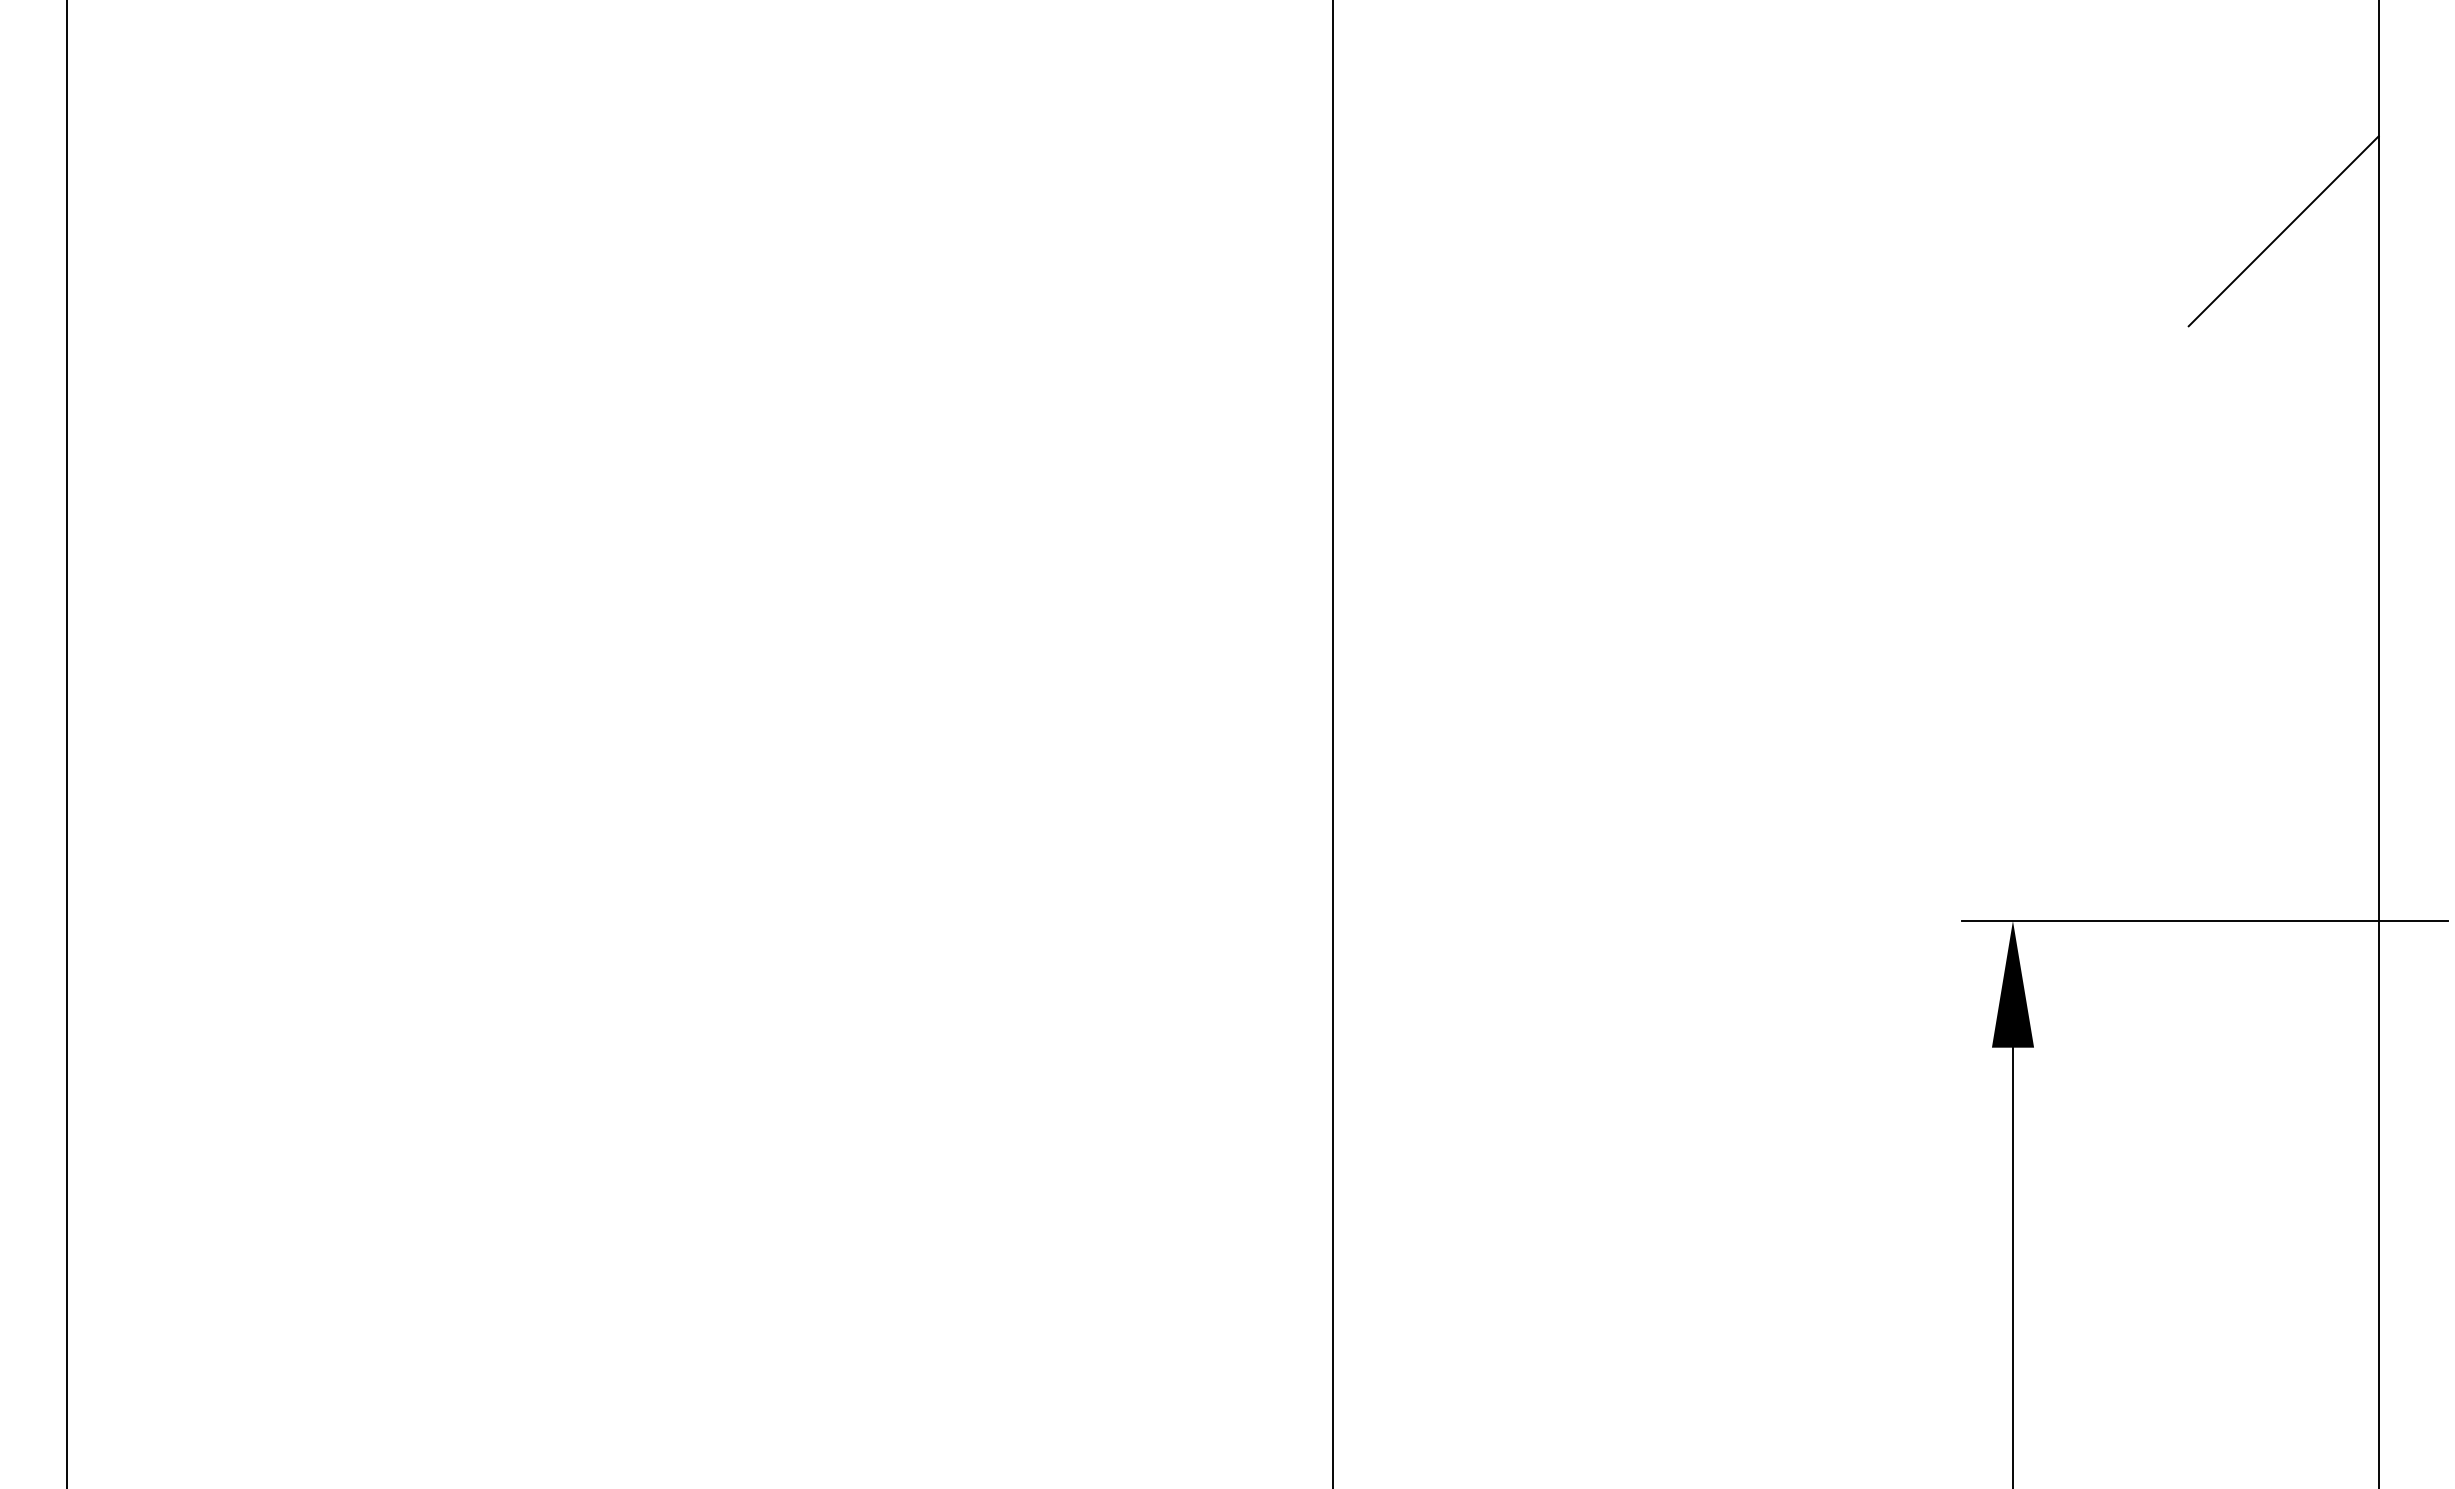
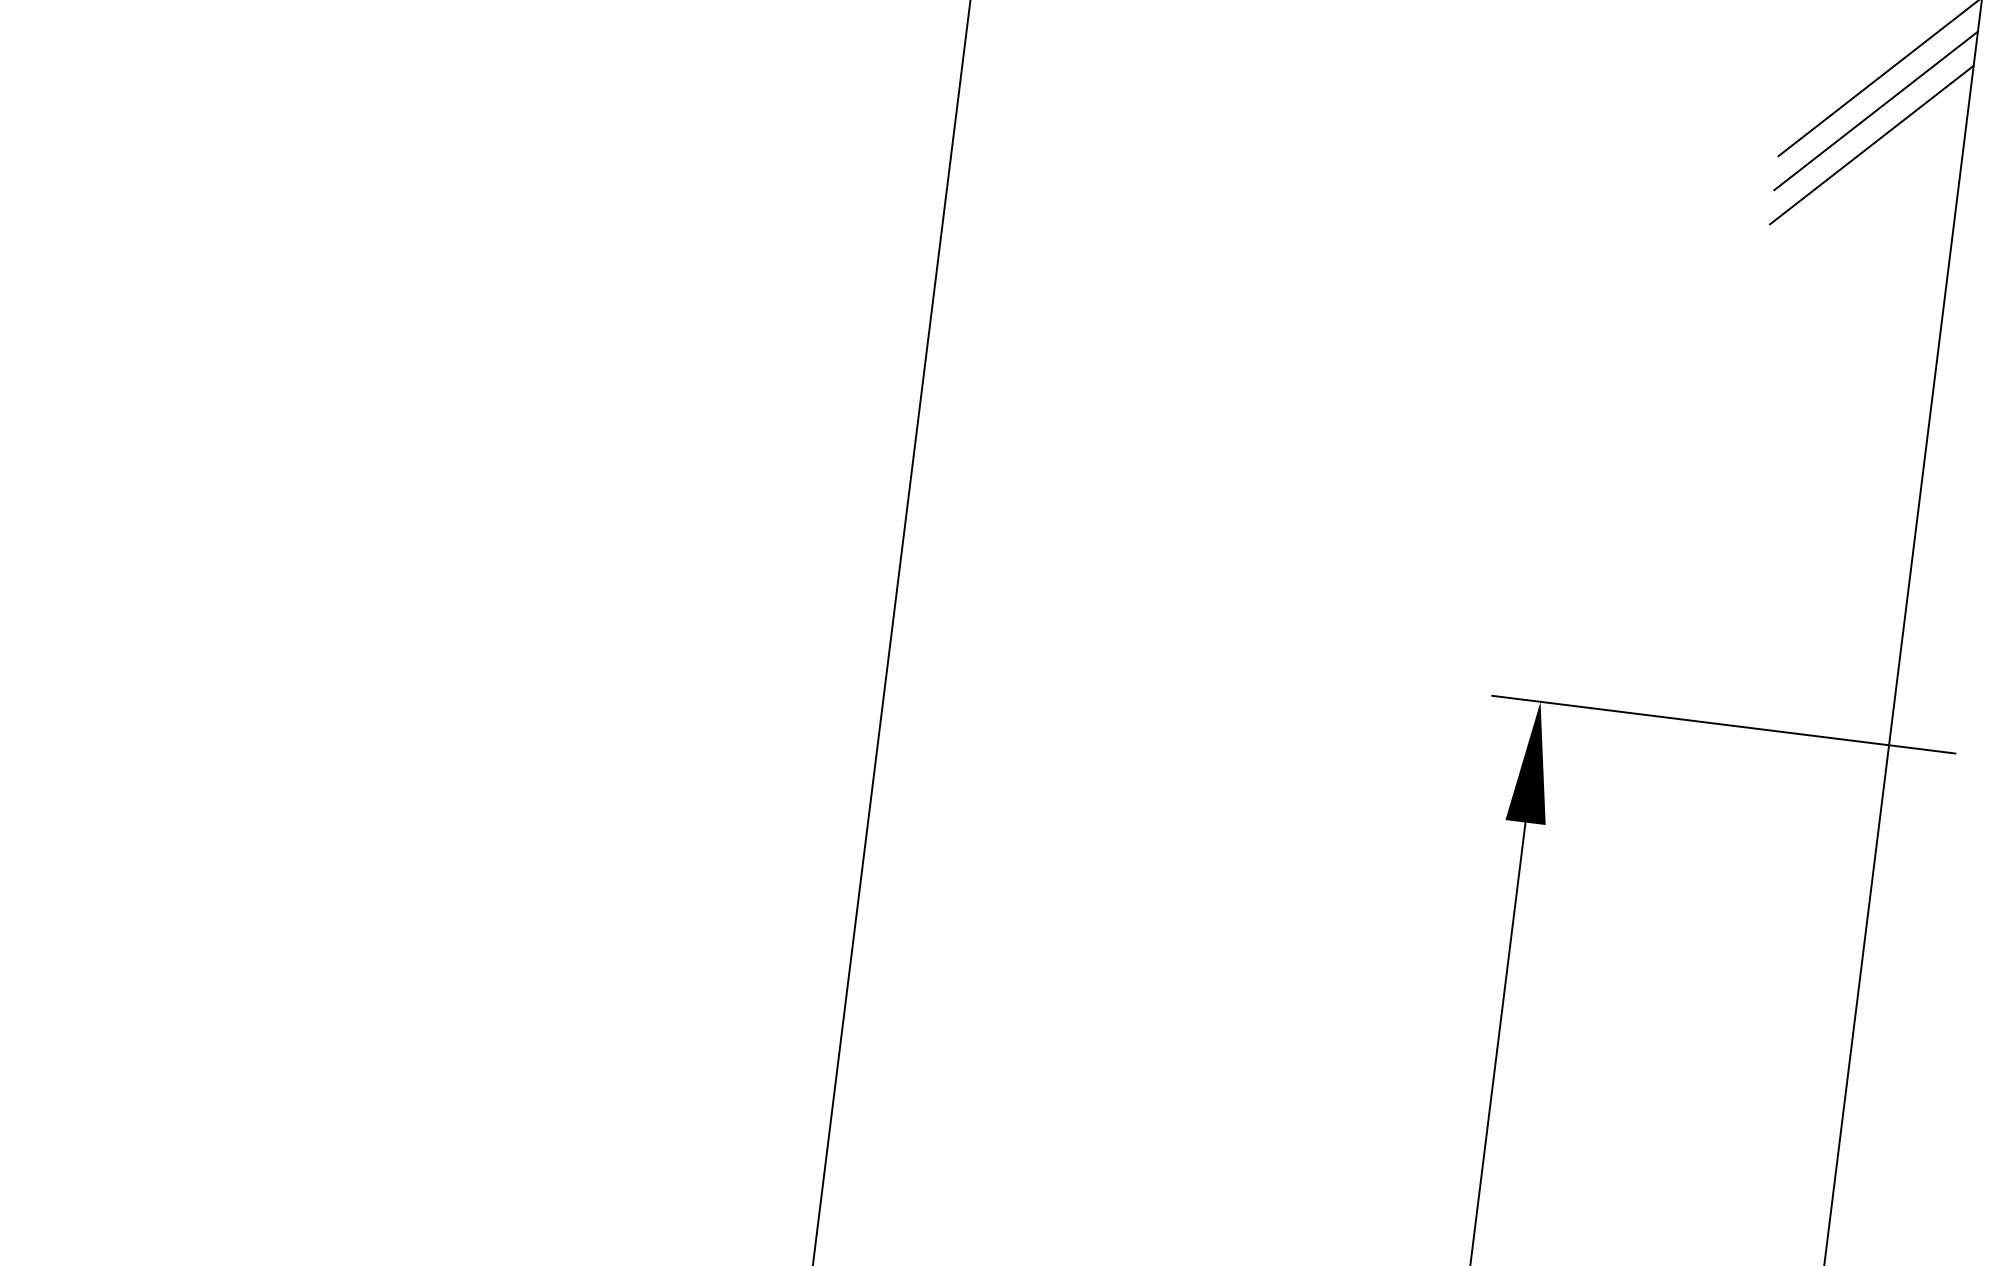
line: (2283, 266) -> (1875, 110), added
line: (2283, 302) -> (1871, 144), added

